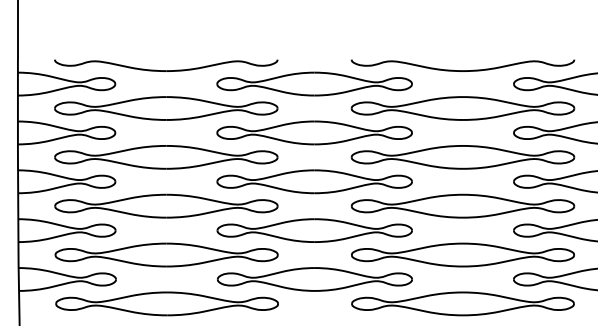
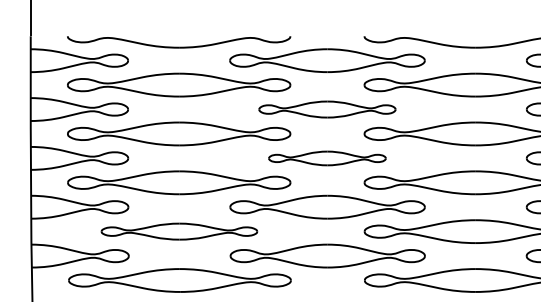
part: (314, 132) -> (327, 109), size x0.7
part: (314, 181) -> (327, 158), size x0.6
part: (166, 254) -> (179, 231), size x0.7

